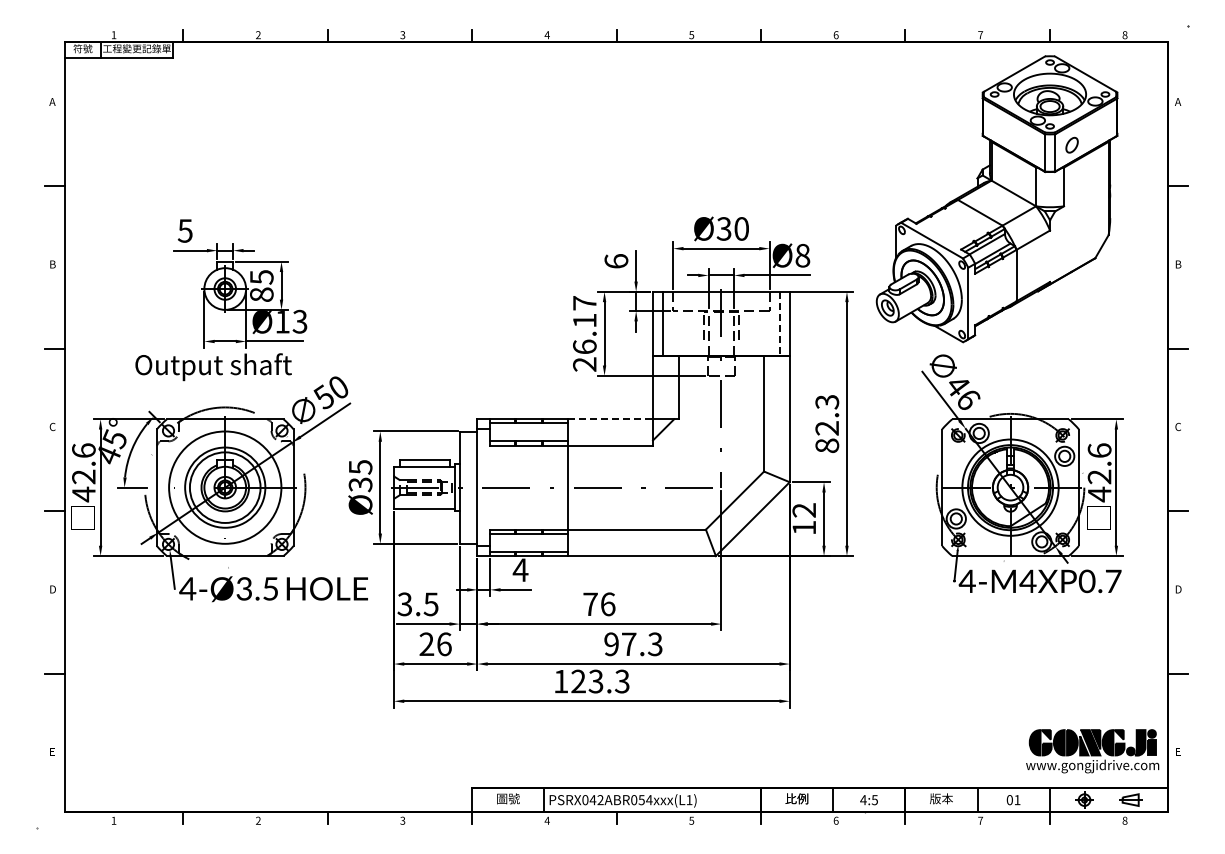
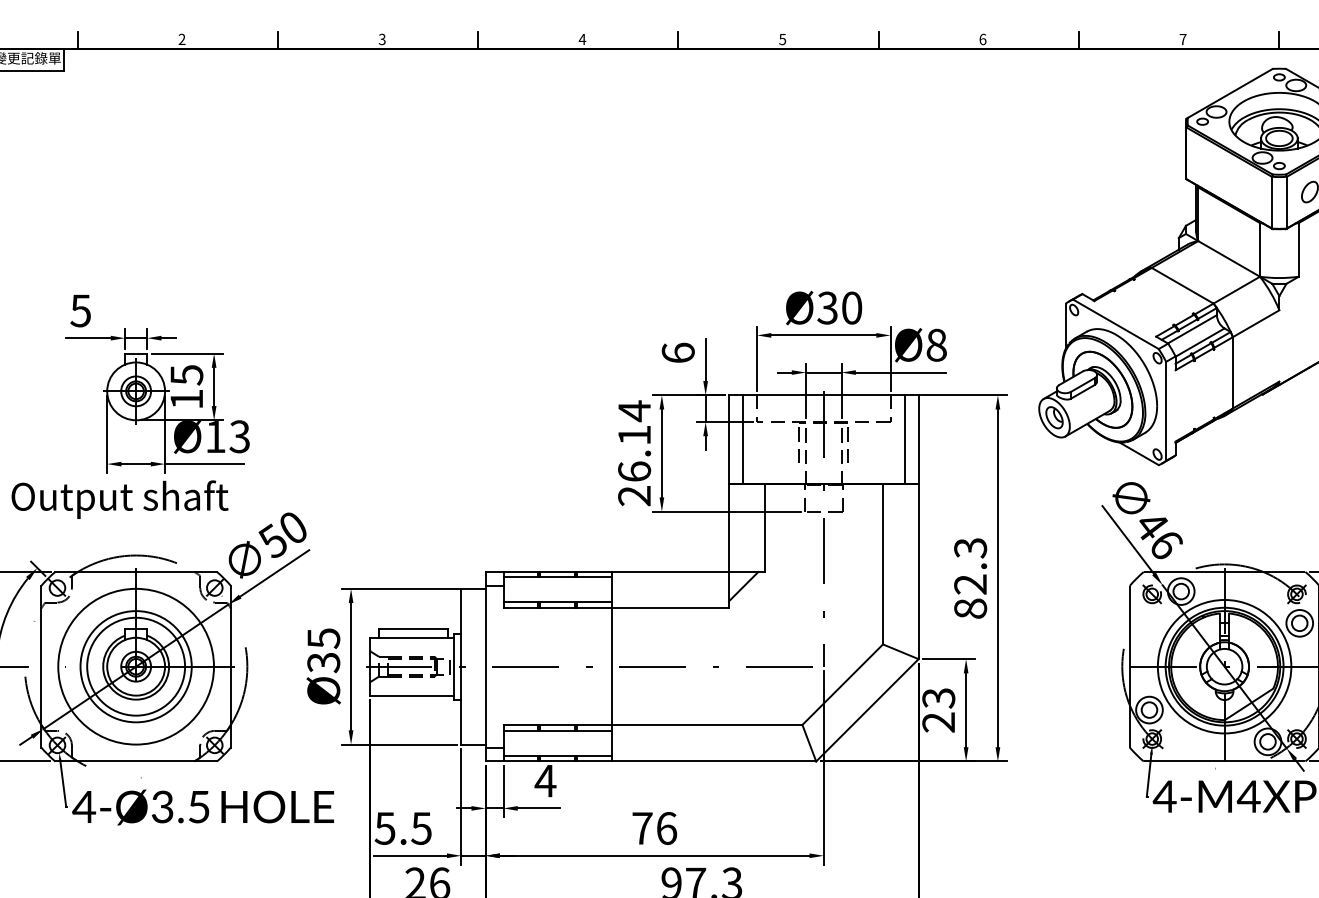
text: (261, 294) -> (186, 398), 85 -> 15
text: (584, 303) -> (634, 411), 26.17 -> 26.14
line: (779, 324) -> (904, 440), dashed -> solid
line: (611, 419) -> (671, 572), dashed -> solid
text: (804, 519) -> (939, 710), 12 -> 23
text: (404, 603) -> (384, 827), 3.5 -> 5.5

